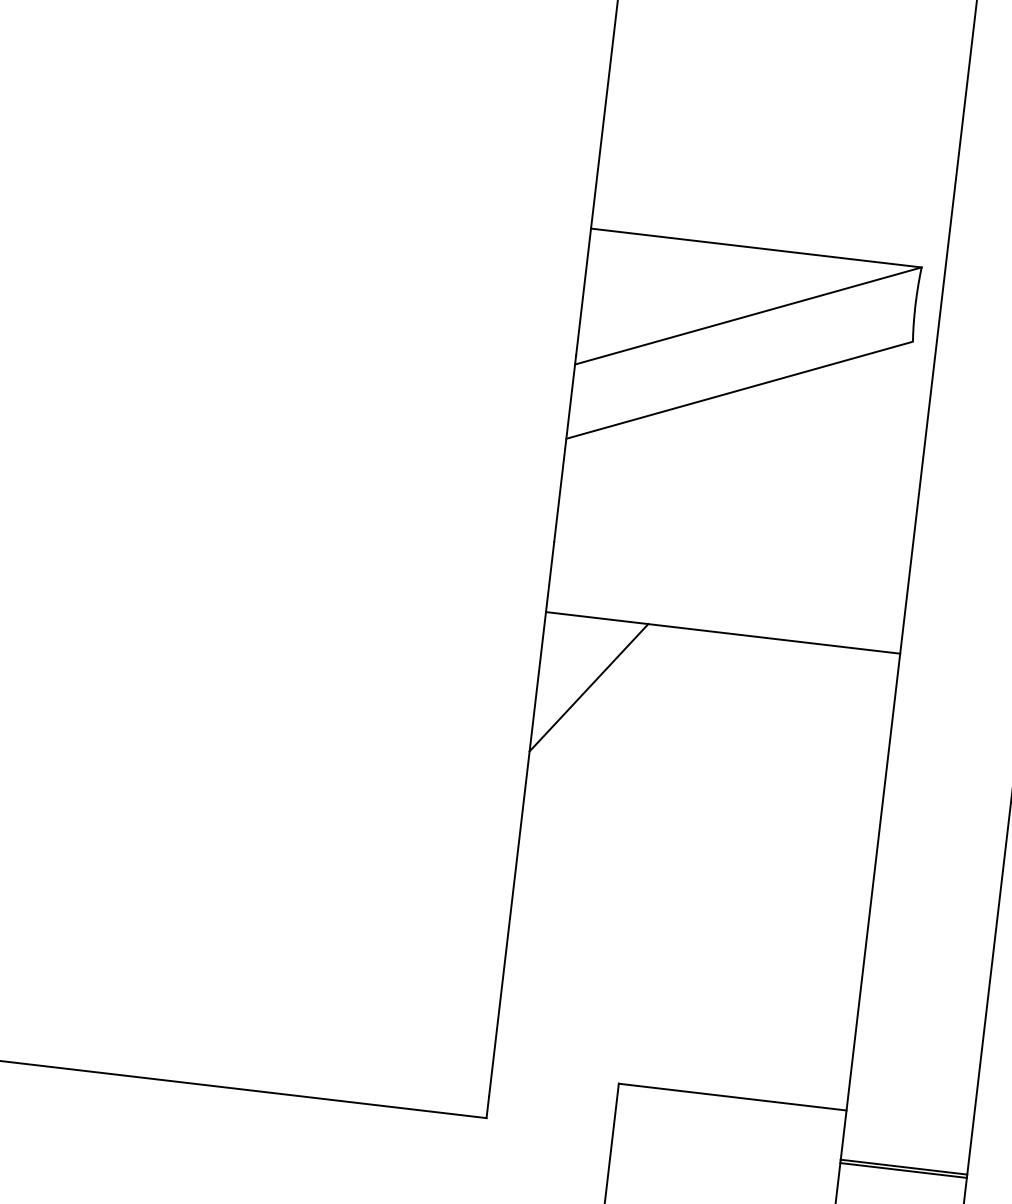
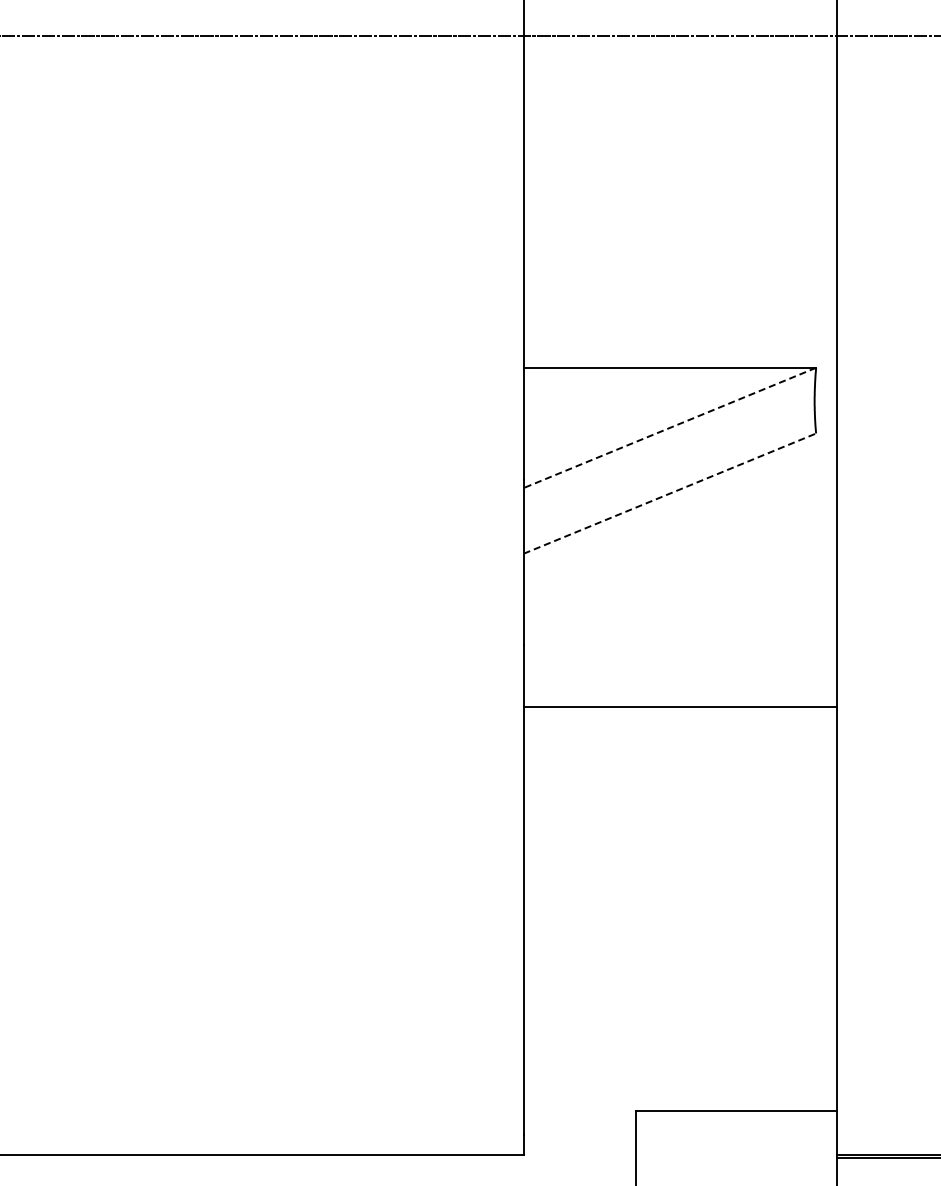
line: (747, 316) -> (669, 428), solid -> dashed
line: (740, 390) -> (670, 493), solid -> dashed
line: (588, 687) -> (568, 768), removed

